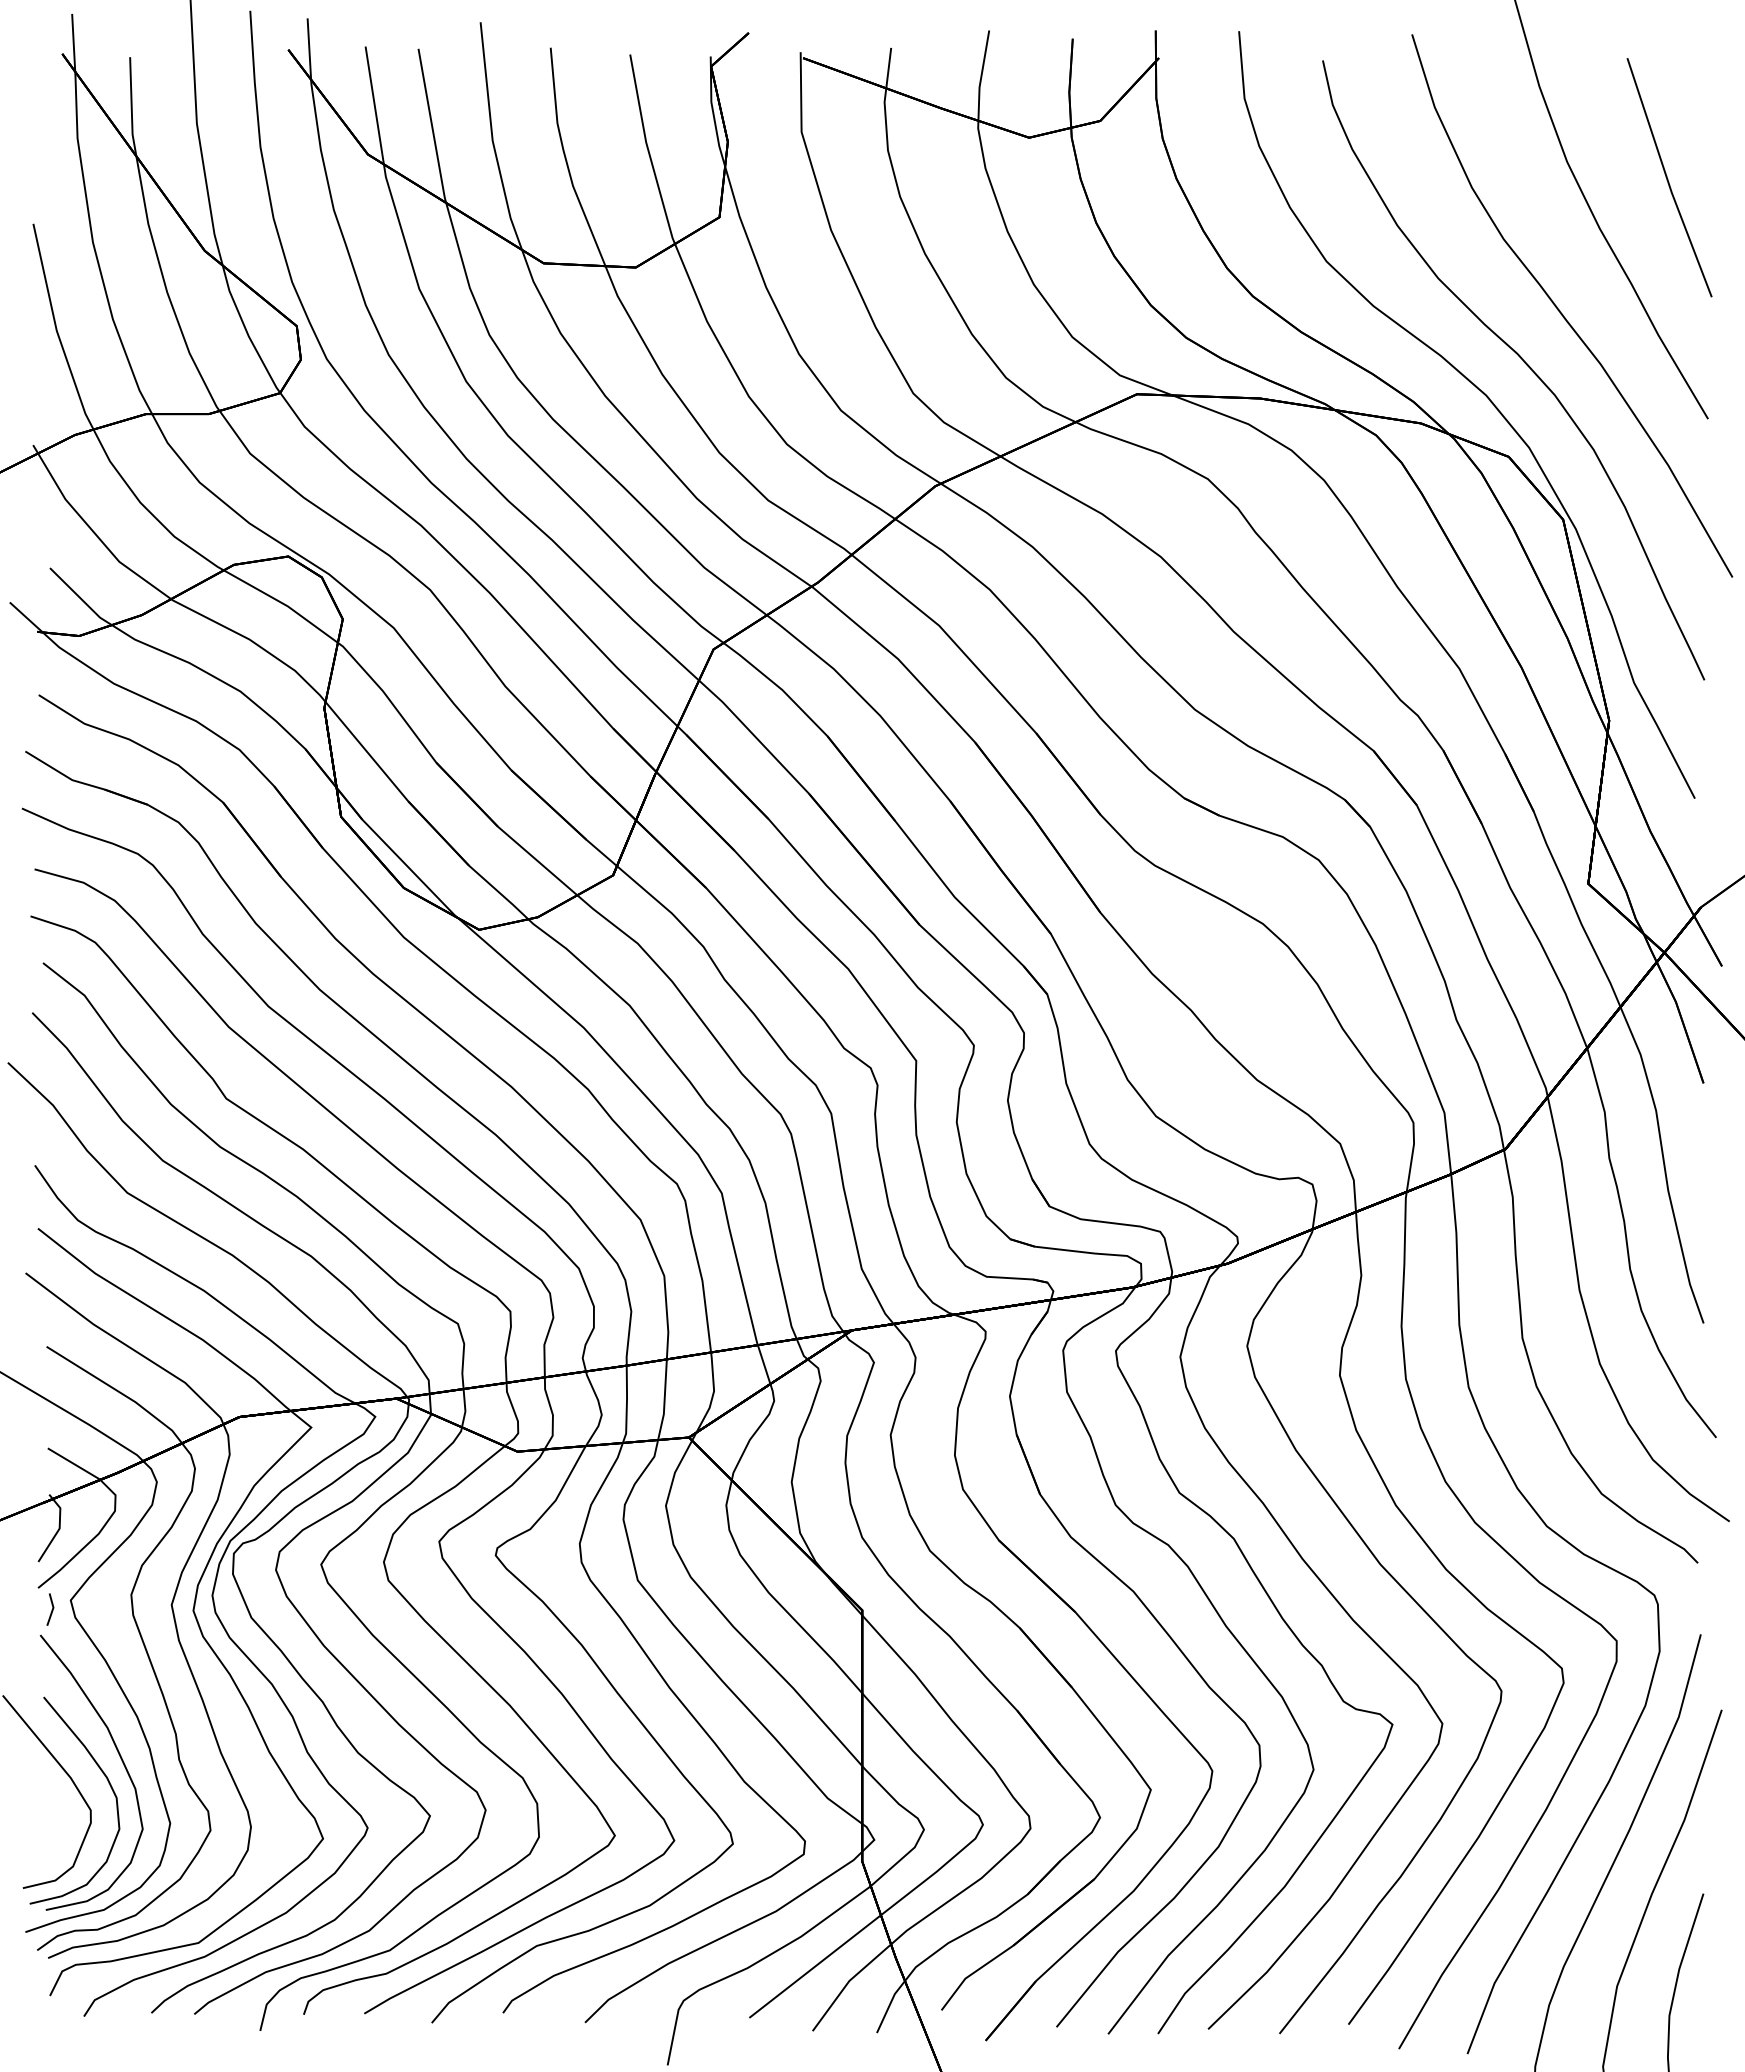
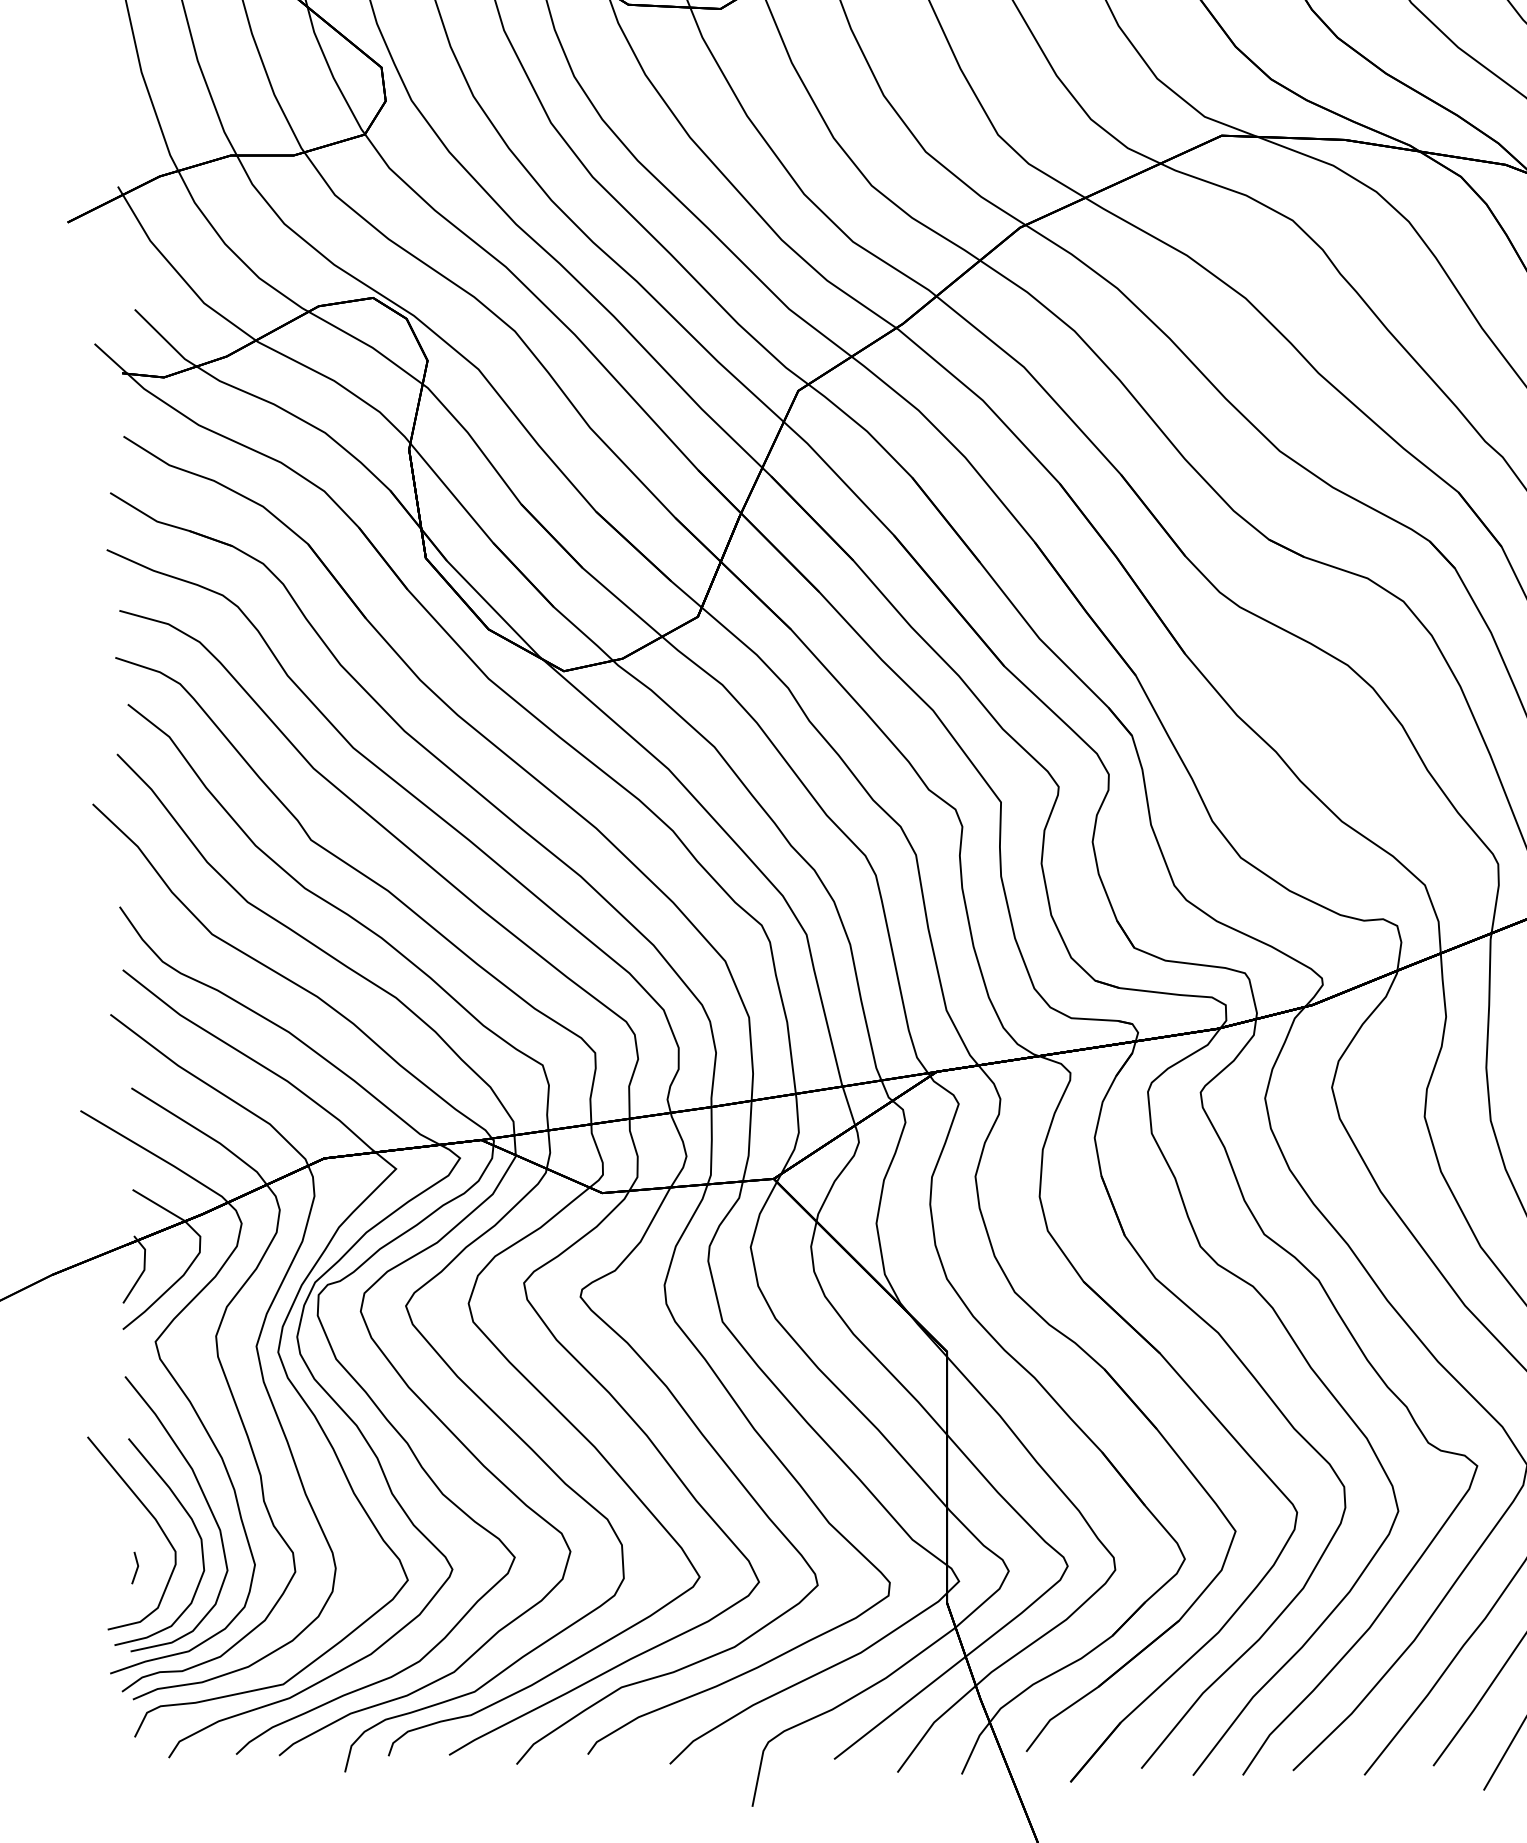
part: (50, 1609) -> (135, 1567), moved

